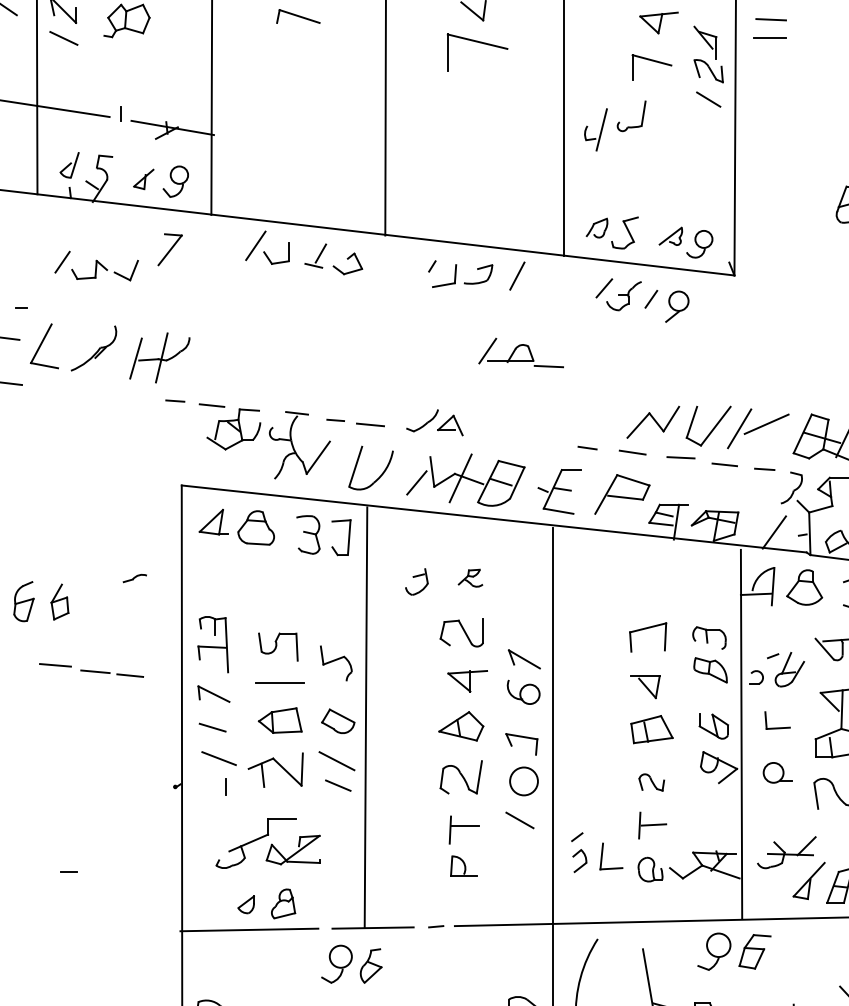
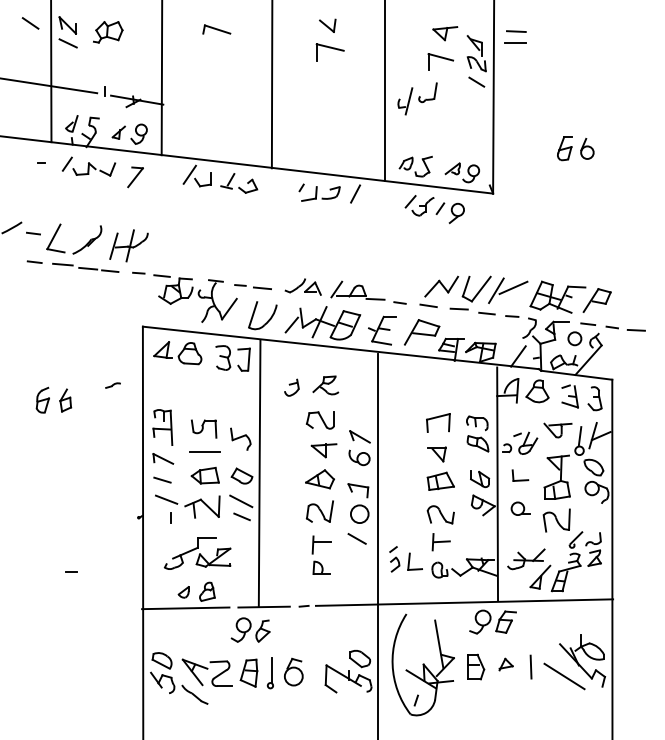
part: (476, 52) -> (329, 52), size x0.71
part: (95, 265) -> (88, 166), moved
line: (21, 306) -> (41, 162), moved
part: (520, 352) -> (357, 290), moved
part: (469, 578) -> (325, 385), size x1.67
part: (91, 669) -> (85, 267), moved
part: (651, 781) -> (440, 514), size x1.67

